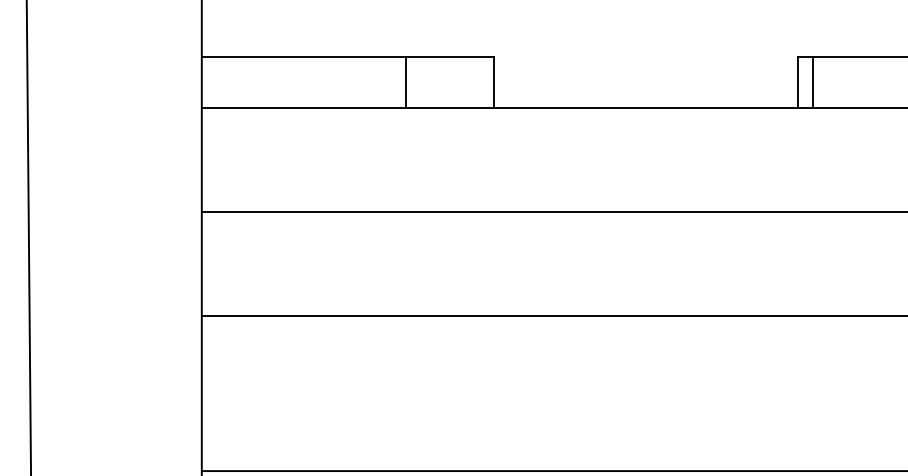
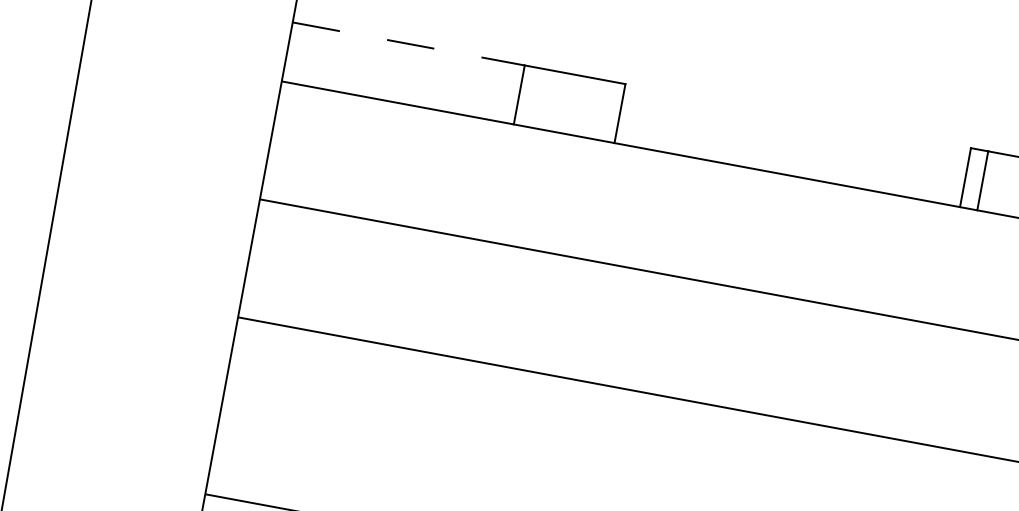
line: (303, 56) -> (408, 43), solid -> dashed

